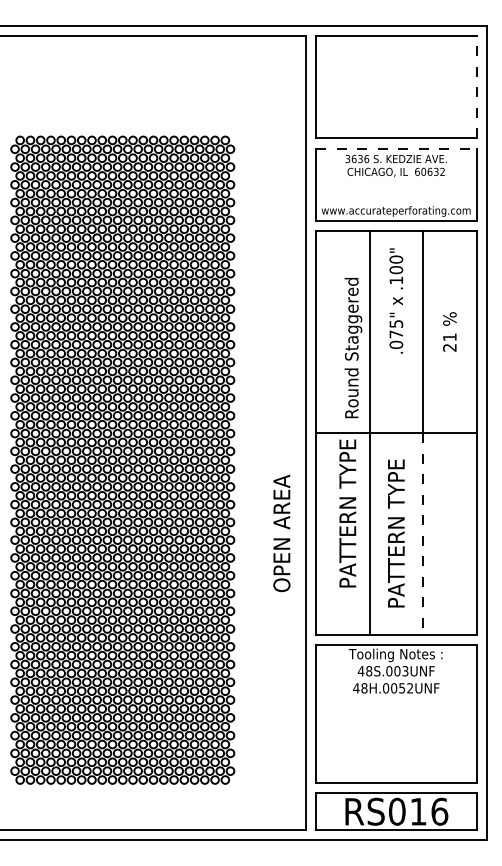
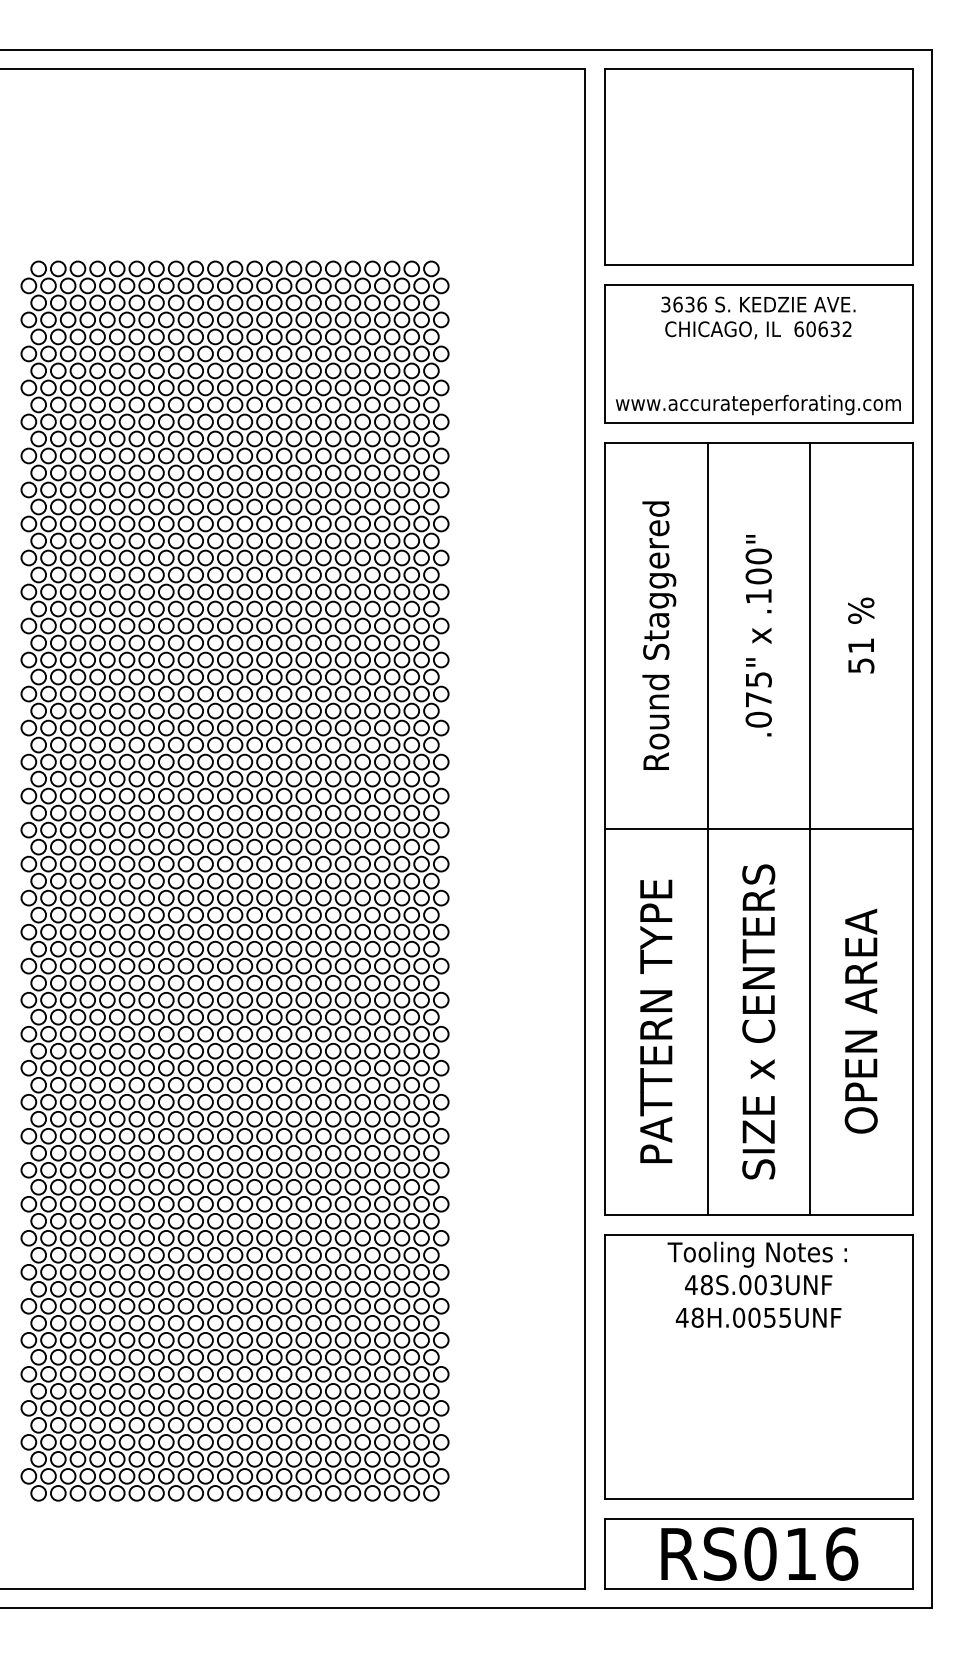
line: (476, 86) -> (912, 165), dashed -> solid
line: (396, 148) -> (759, 284), dashed -> solid
text: (396, 300) -> (759, 634), moved
text: (449, 347) -> (860, 665), 21 -> 51
text: (353, 348) -> (659, 636), moved
text: (347, 513) -> (655, 1021), moved
text: (281, 533) -> (860, 1021), moved
text: (395, 533) -> (757, 1021), PATTERN TYPE -> SIZE x CENTERS
line: (423, 533) -> (810, 1021), dashed -> solid
text: (410, 688) -> (785, 1318), 48H.0052UNF -> 48H.0055UNF

